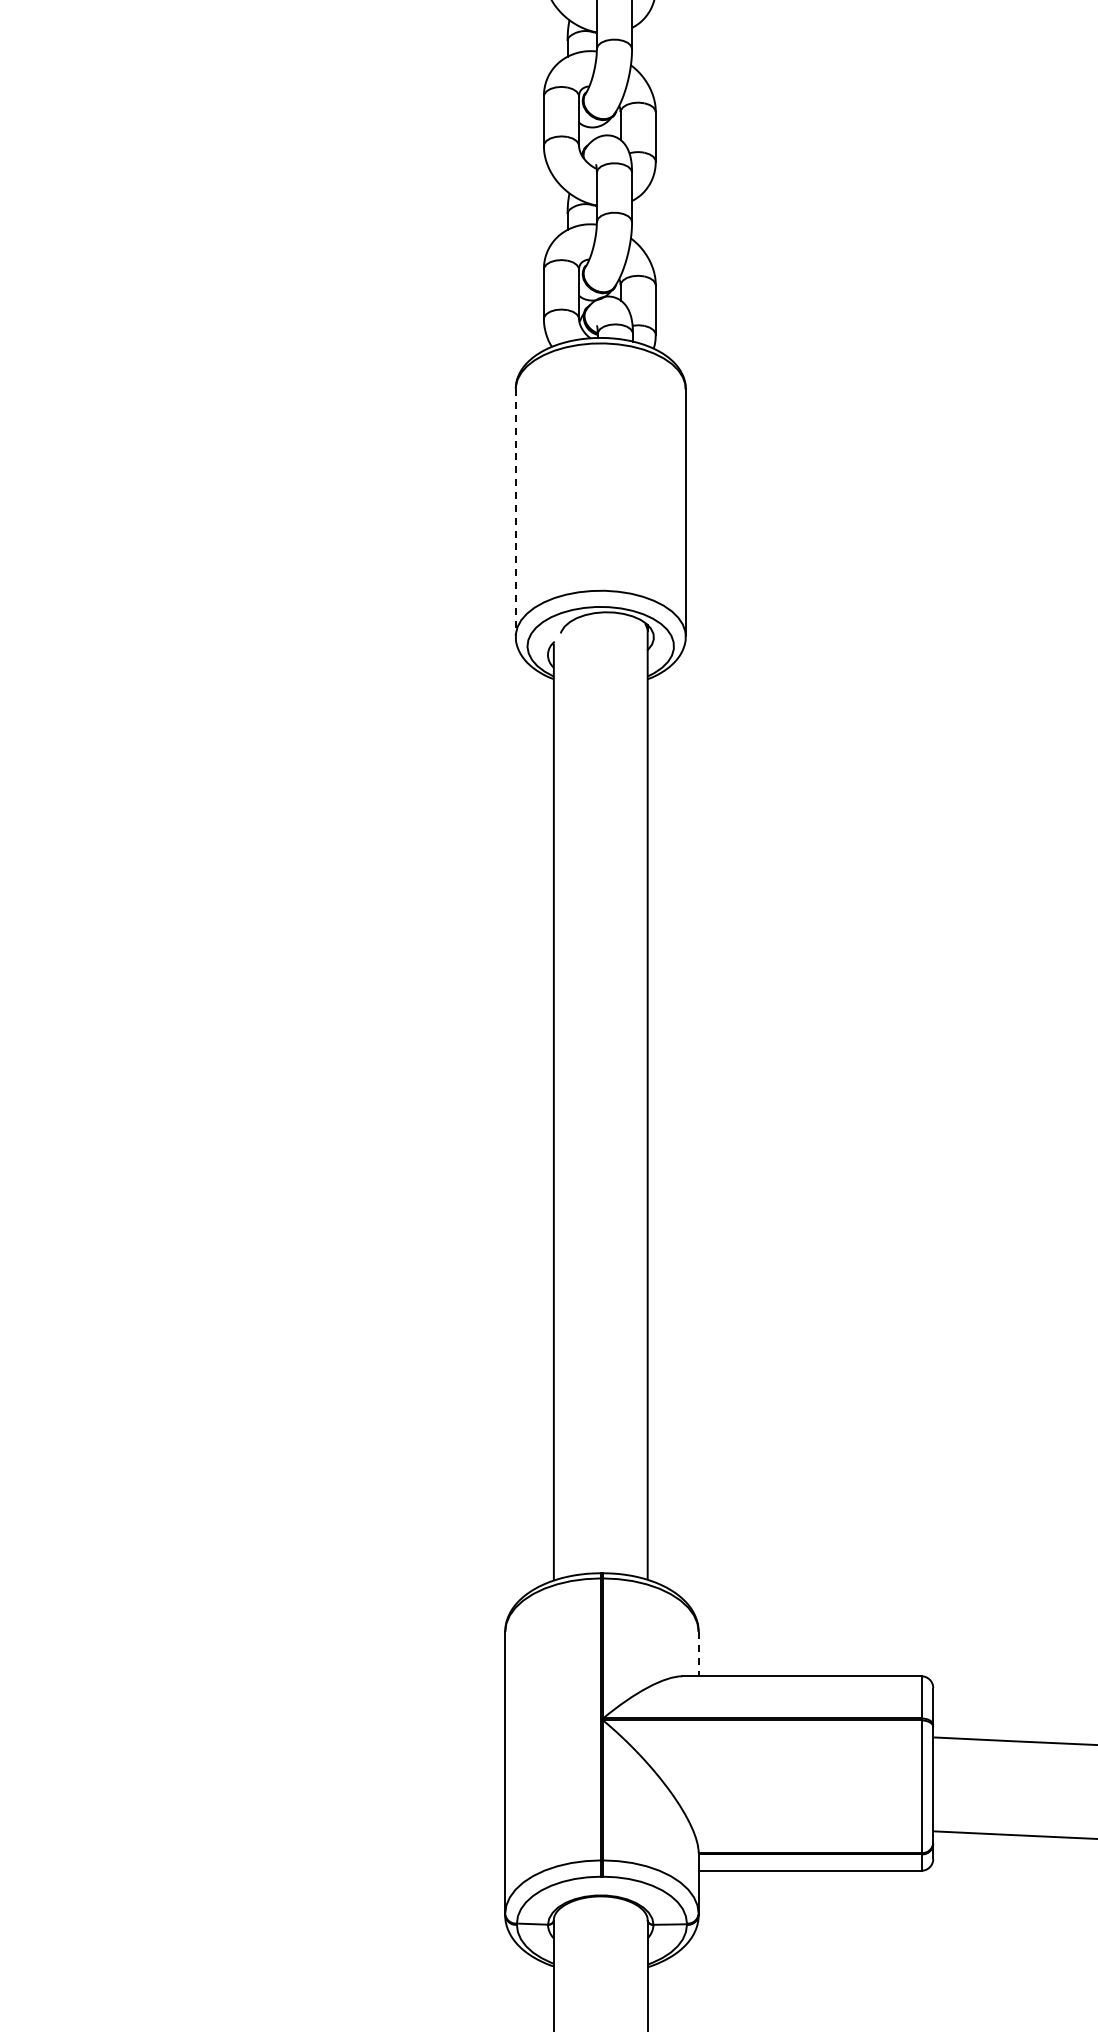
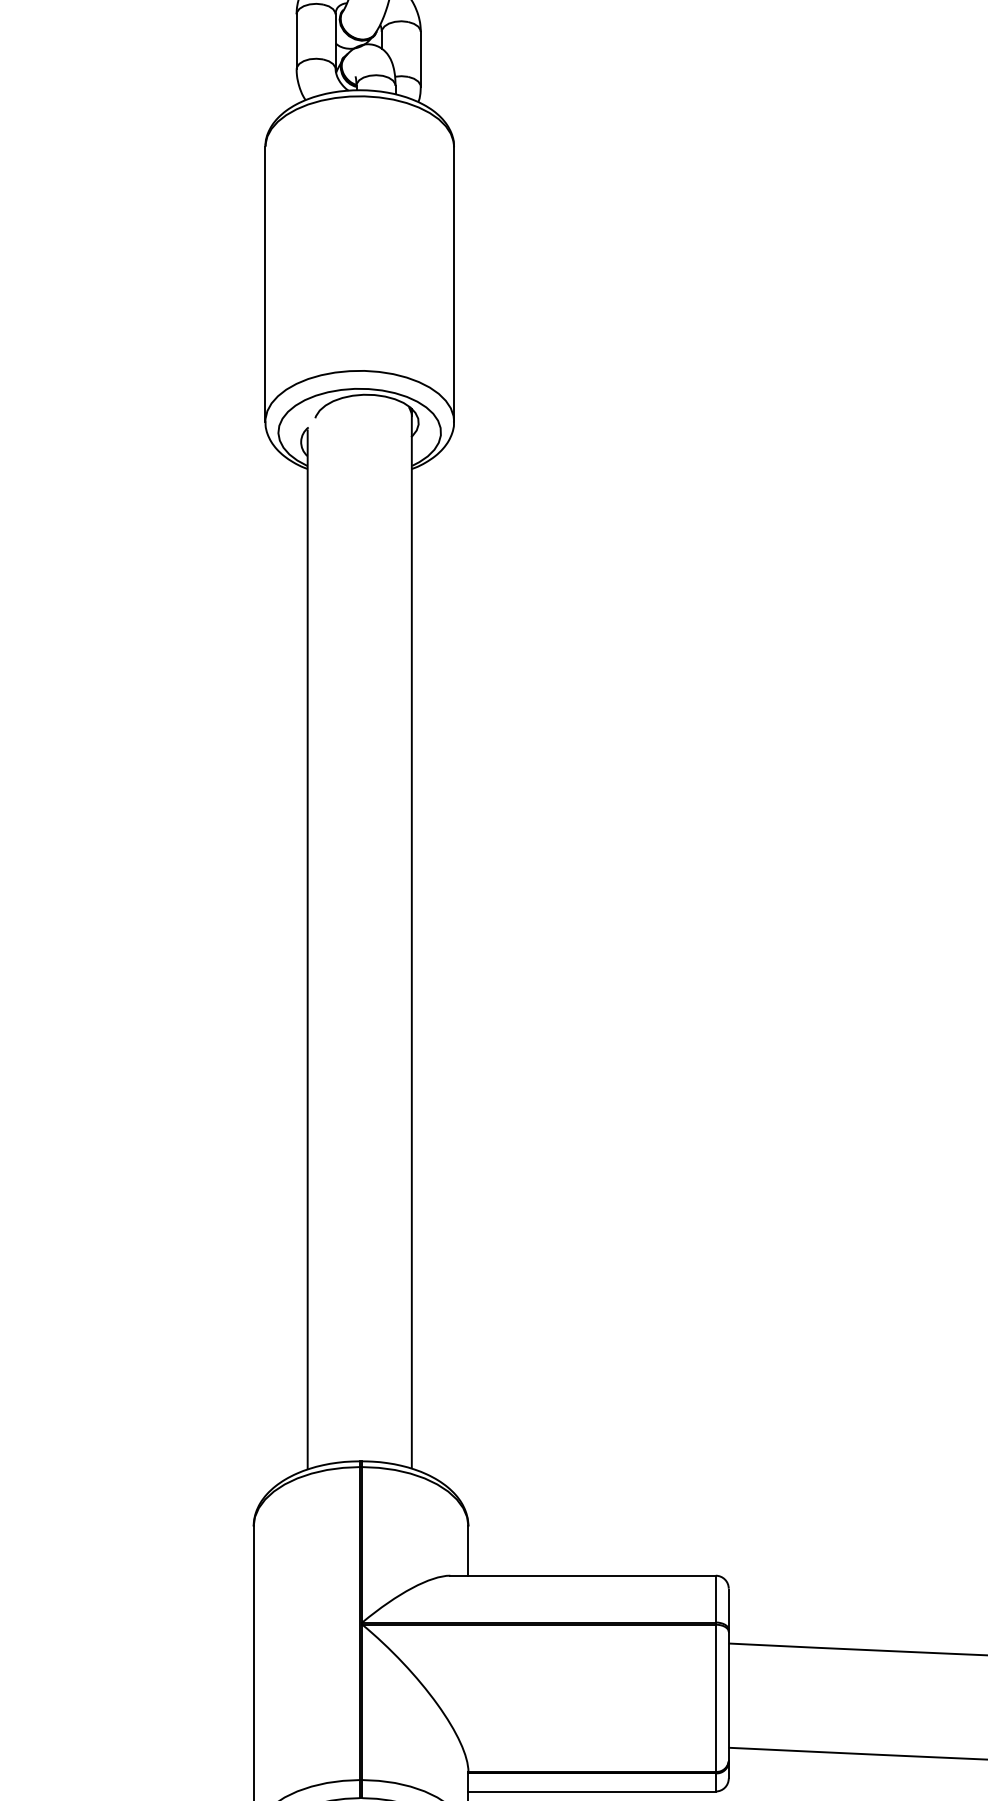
line: (515, 512) -> (265, 284), dashed -> solid
line: (698, 1654) -> (468, 1551), dashed -> solid

